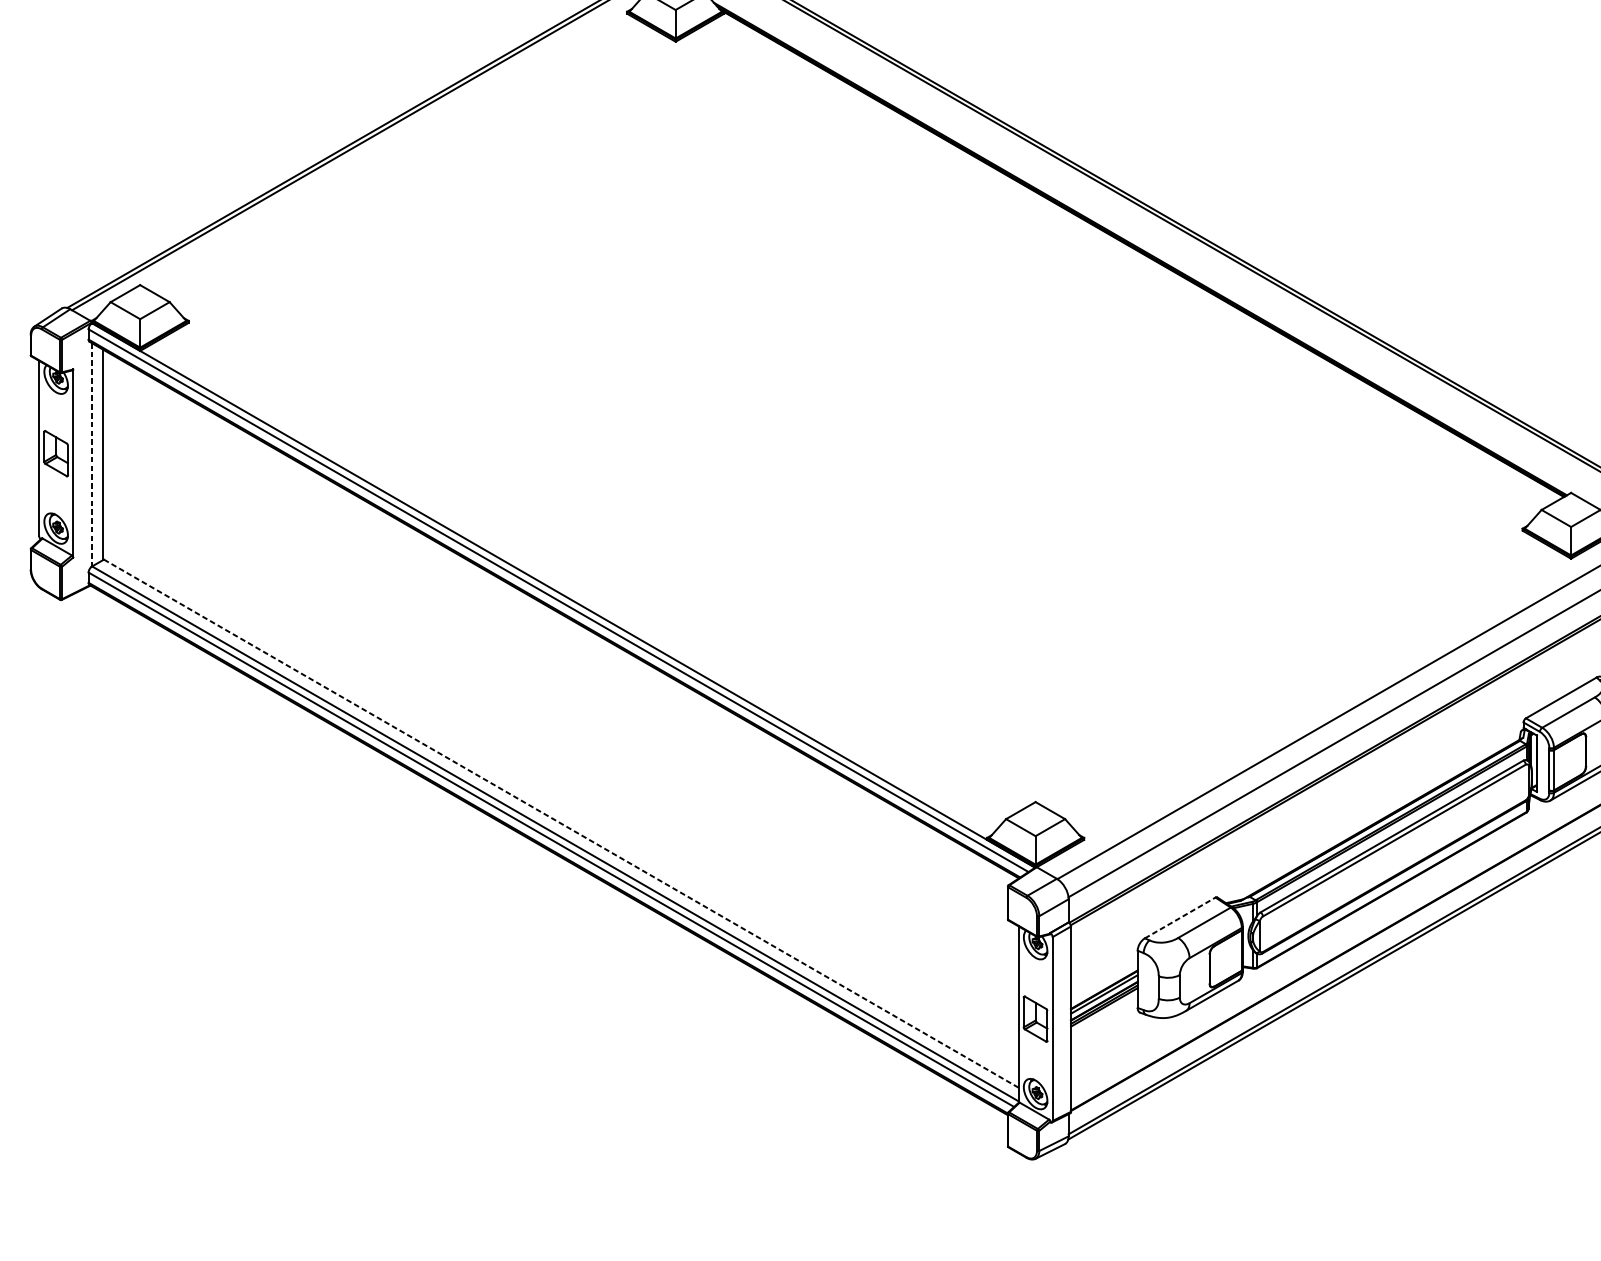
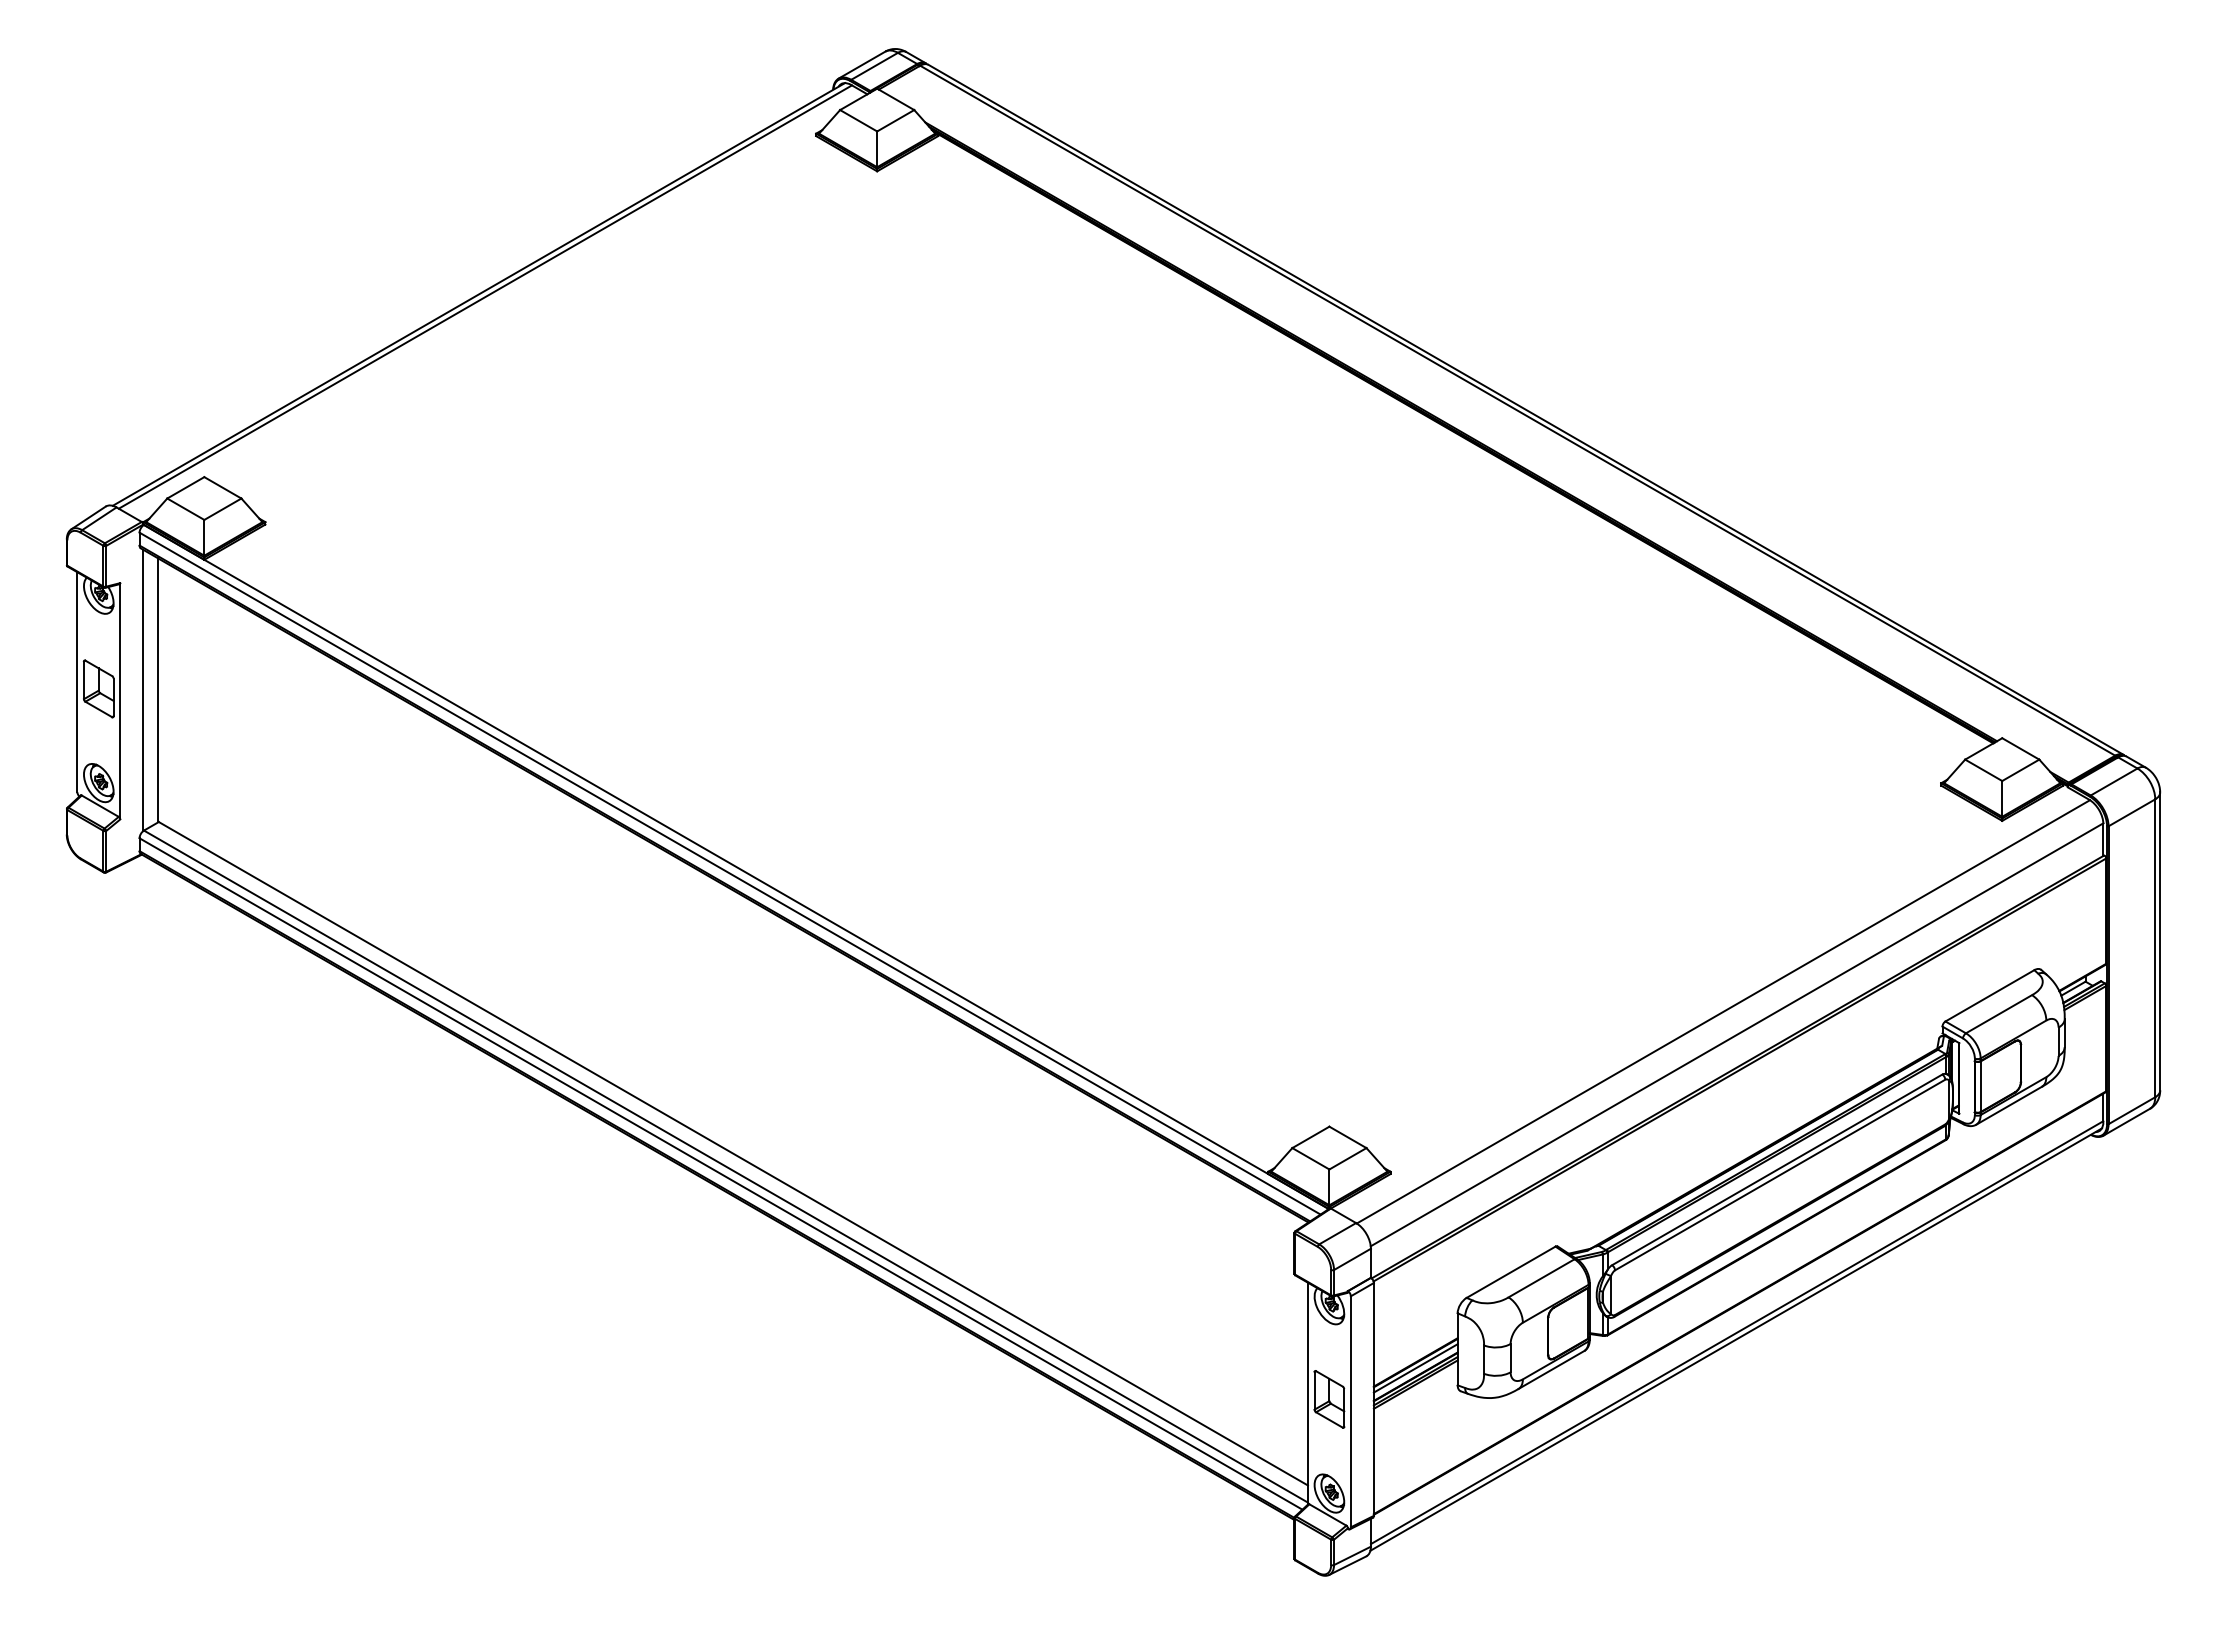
line: (91, 454) -> (143, 690), dashed -> solid
line: (561, 824) -> (733, 1154), dashed -> solid
line: (1180, 918) -> (1511, 1272), dashed -> solid

